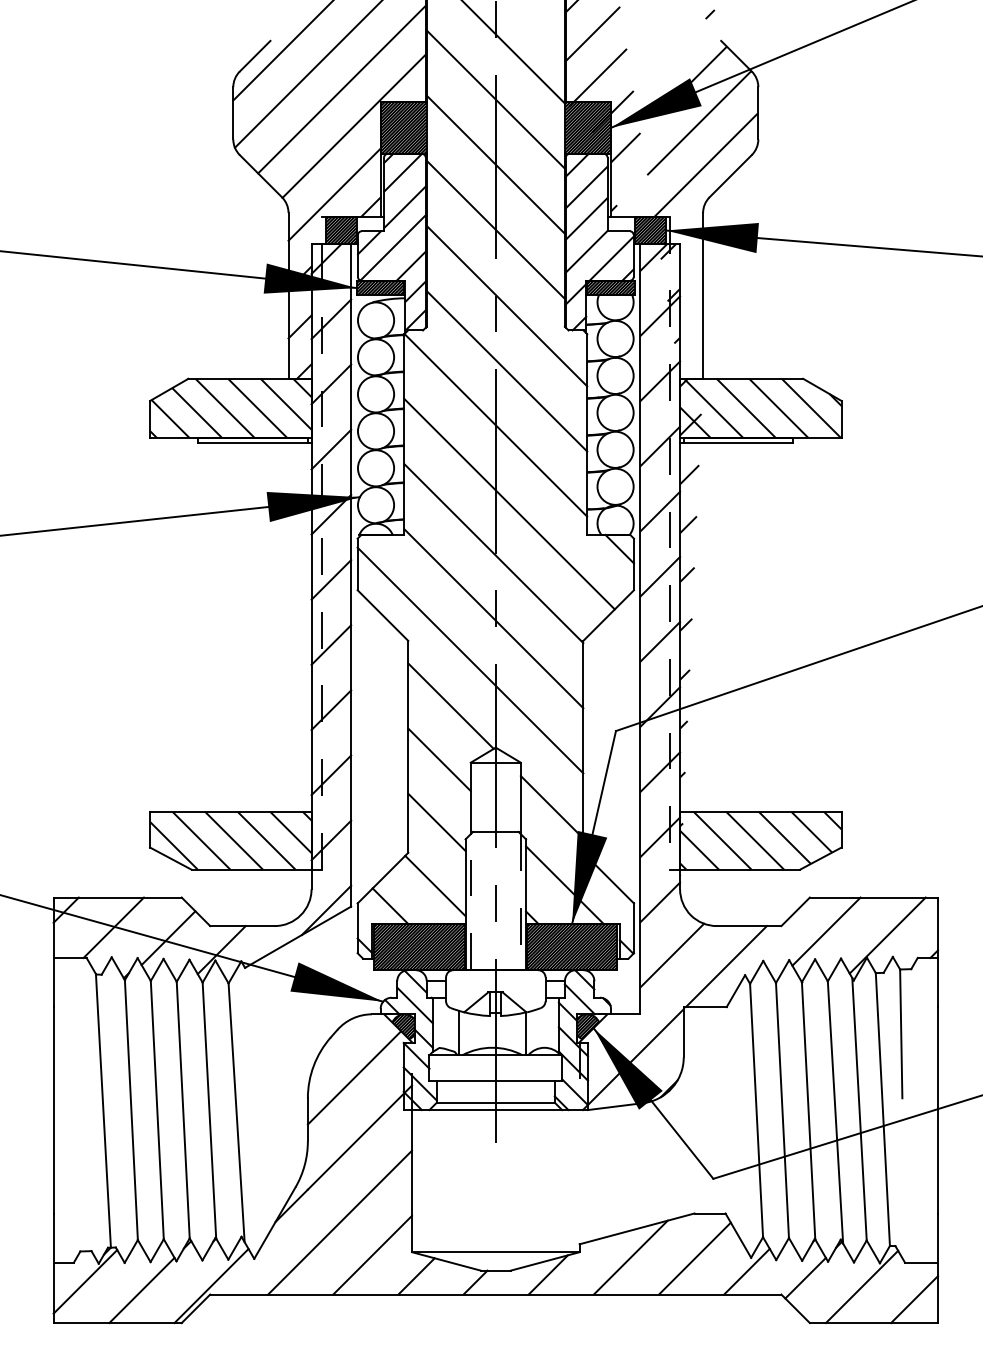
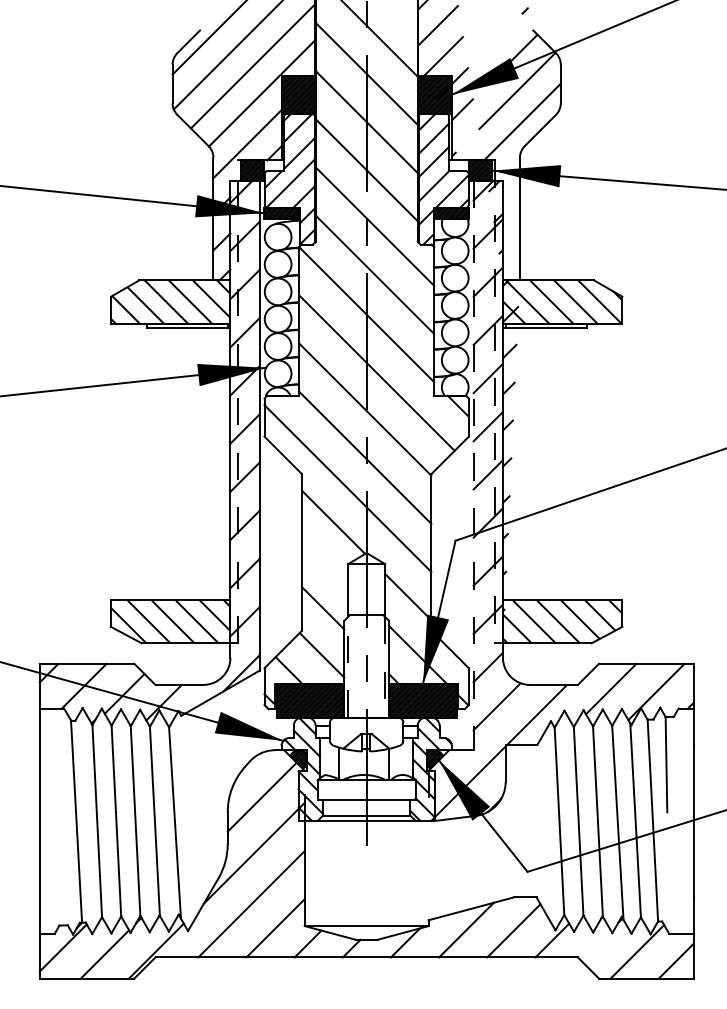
line: (640, 629) -> (473, 465), solid -> dashed
line: (439, 759) -> (325, 561), removed
line: (805, 1277) -> (595, 944), removed

